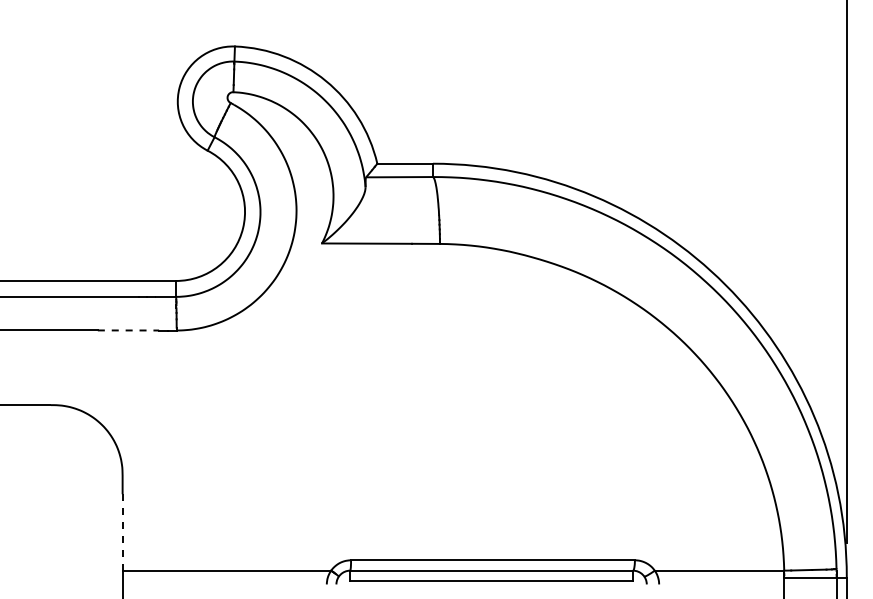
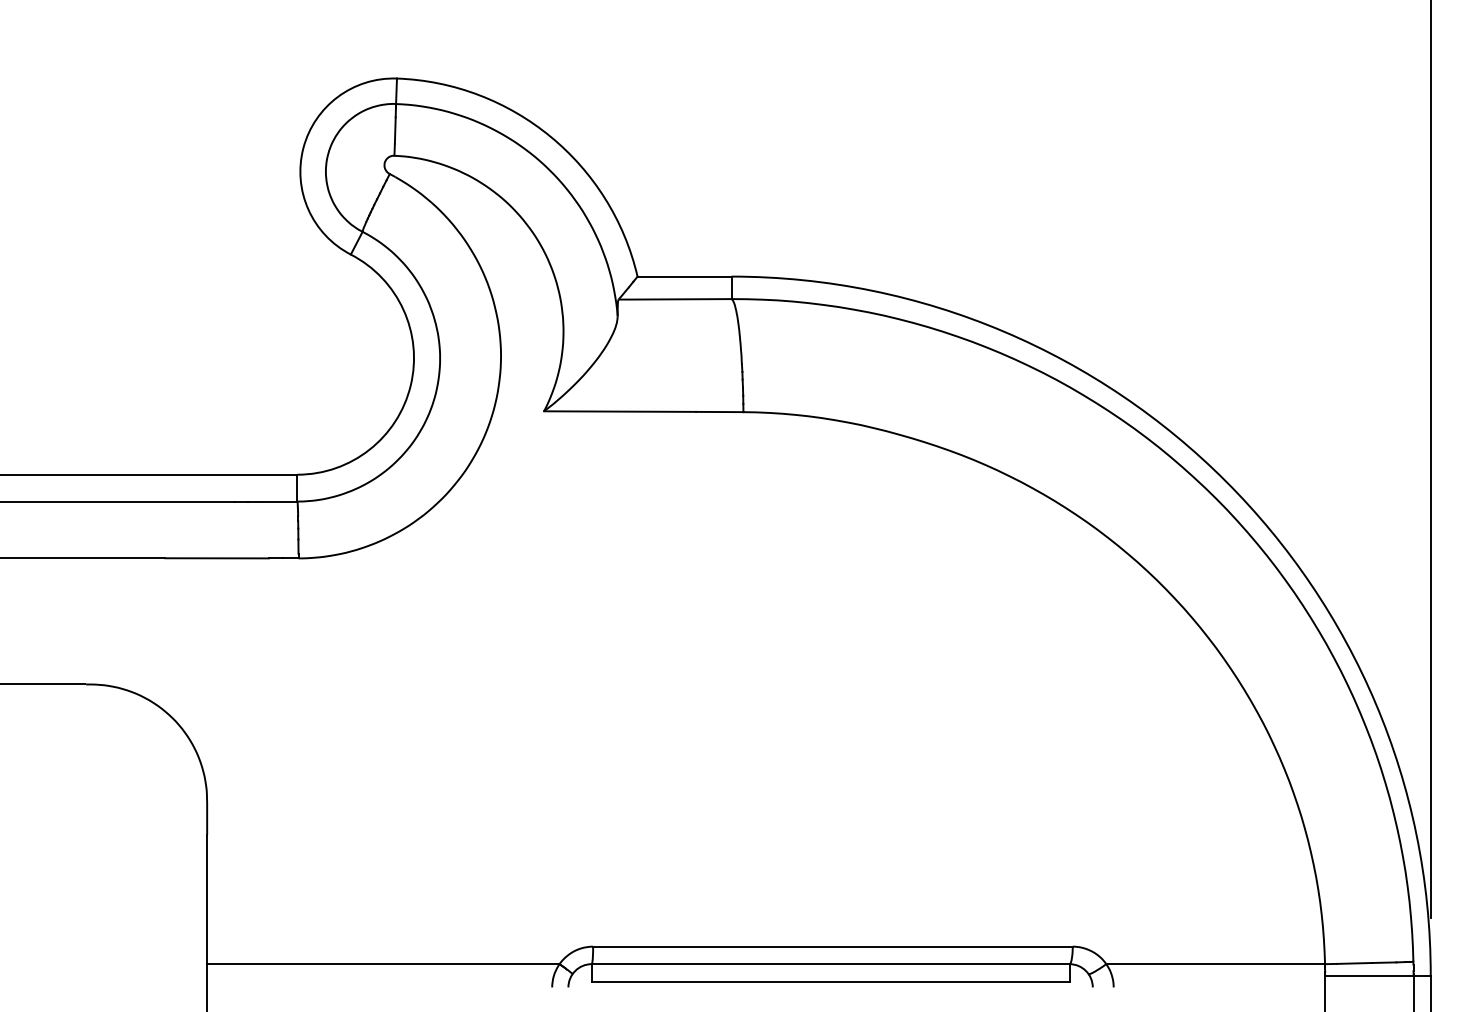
line: (128, 330) -> (217, 558), dashed -> solid
line: (122, 531) -> (206, 897), dashed -> solid

